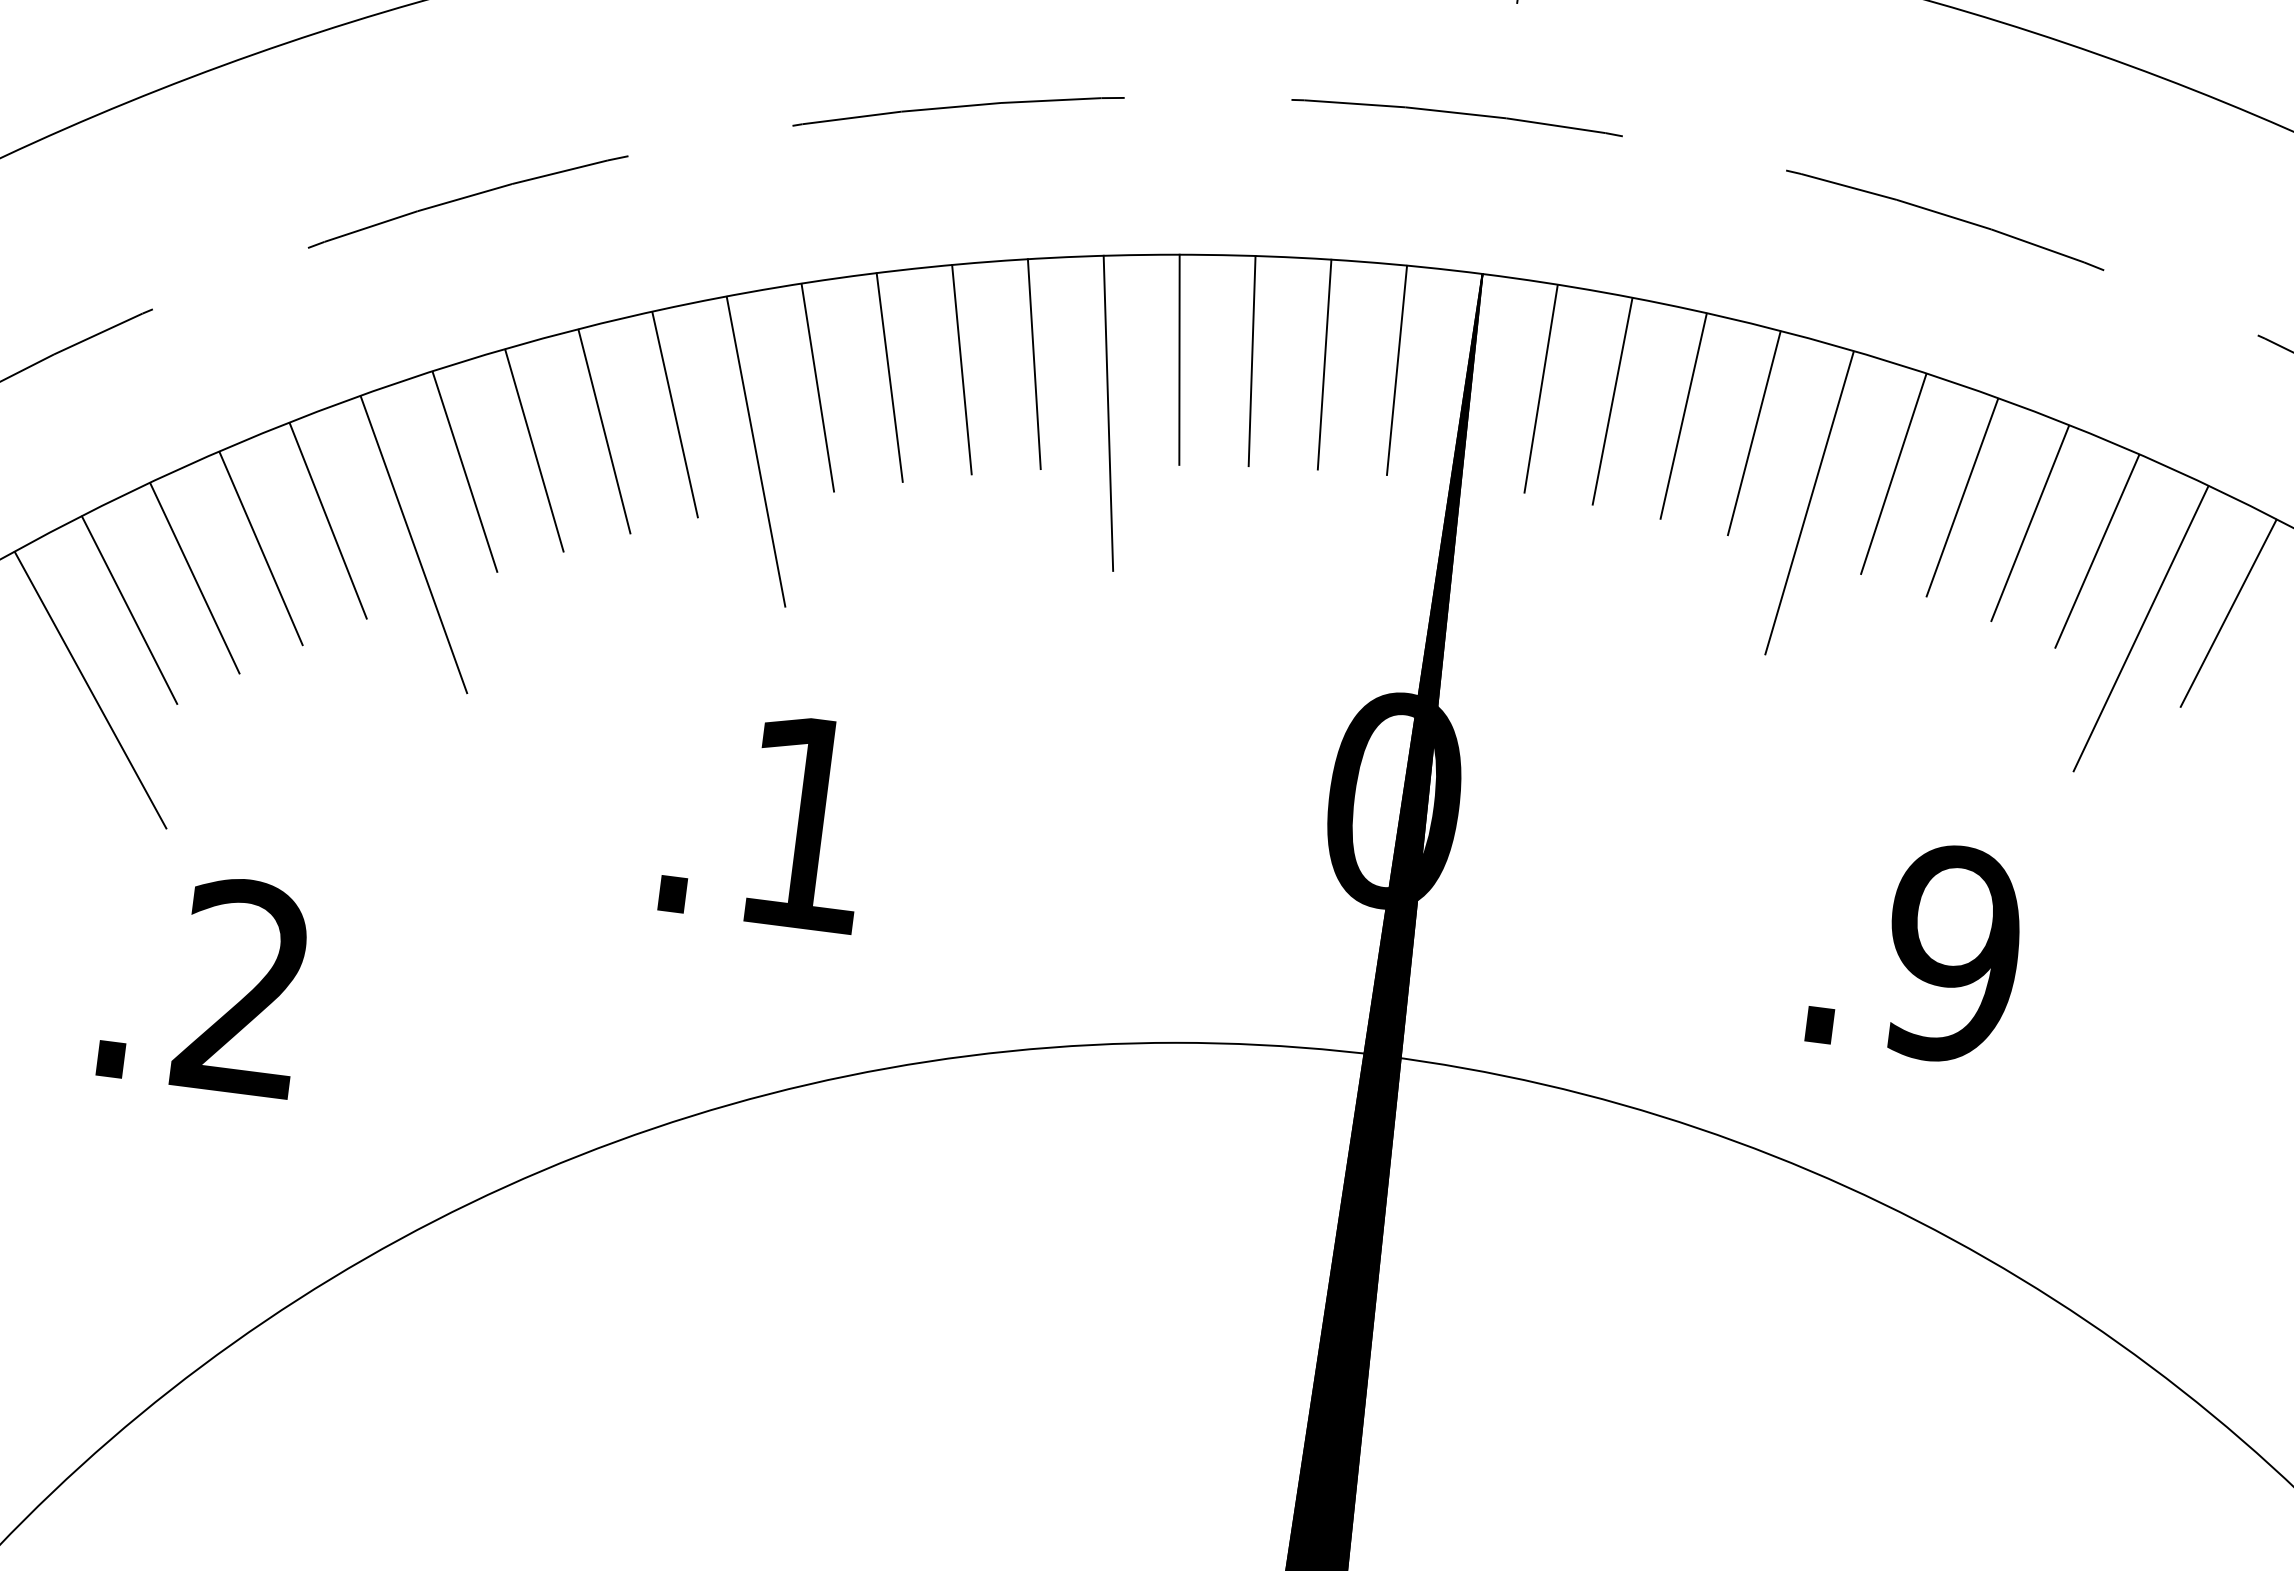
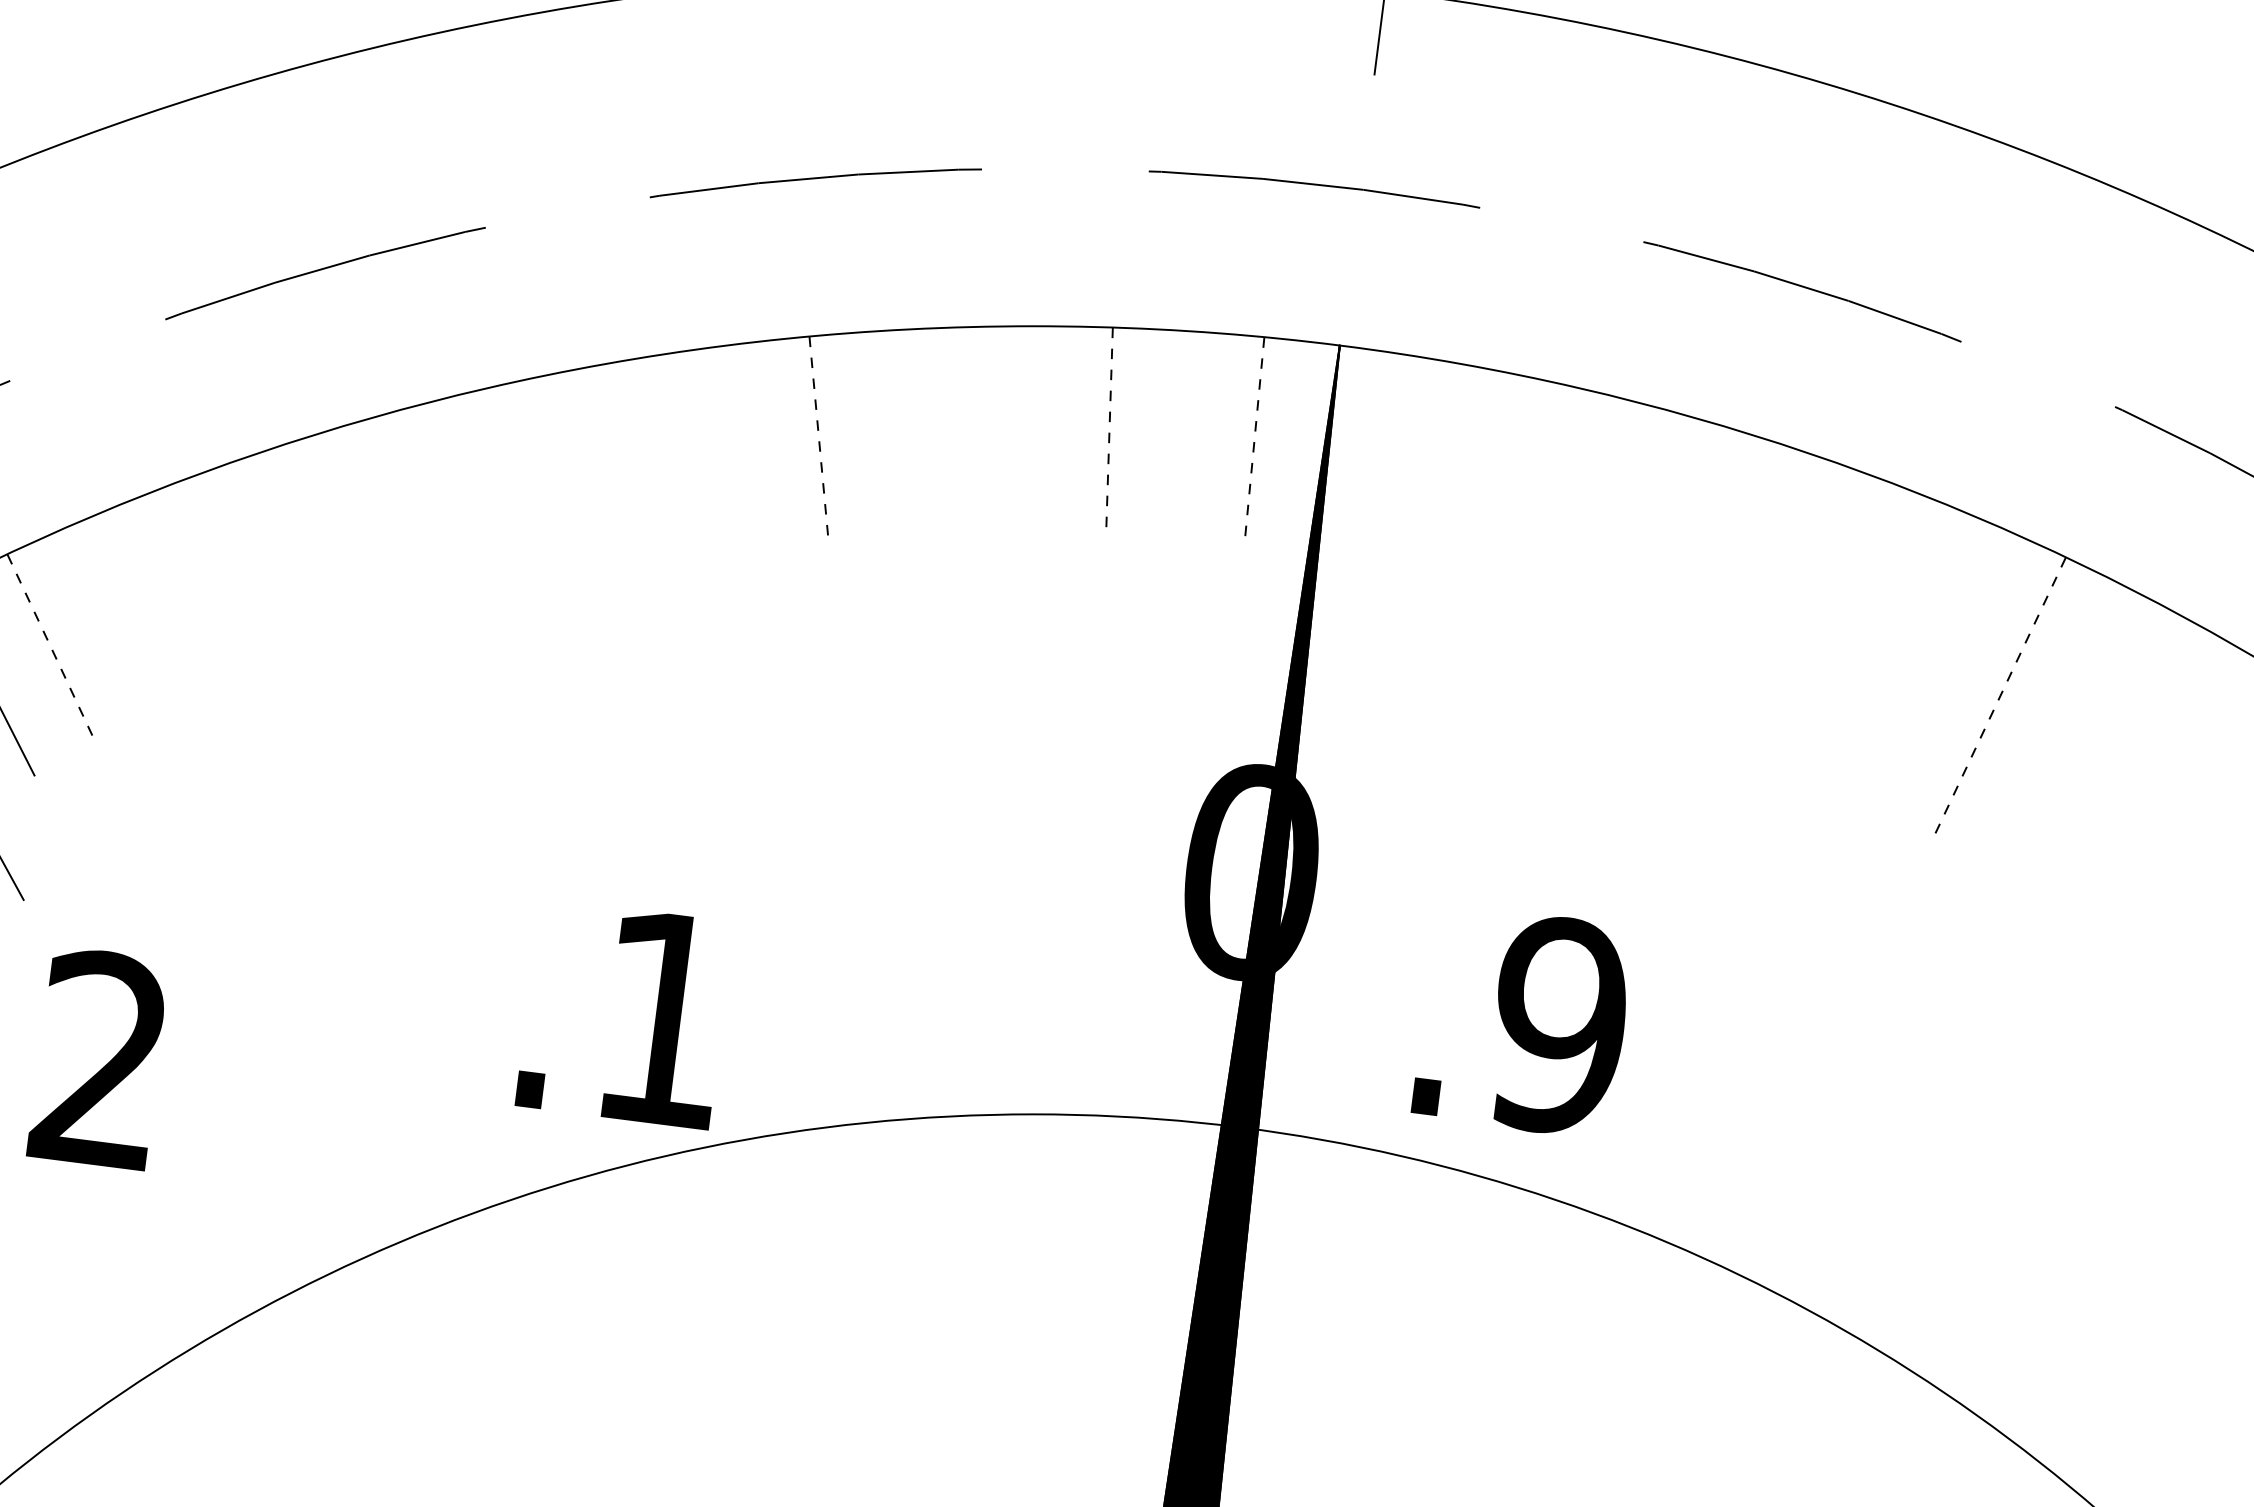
line: (1179, 359) -> (1036, 431), removed
line: (1252, 361) -> (1109, 433), solid -> dashed
line: (1033, 364) -> (890, 436), removed
line: (1324, 364) -> (1181, 436), removed
line: (961, 370) -> (818, 442), solid -> dashed
line: (1396, 370) -> (1253, 442), solid -> dashed
line: (889, 377) -> (746, 449), removed
line: (817, 387) -> (674, 459), removed
line: (1540, 388) -> (1397, 460), removed
line: (1612, 401) -> (1469, 473), removed
line: (1108, 412) -> (965, 484), removed
line: (674, 414) -> (531, 486), removed
line: (1683, 415) -> (1540, 487), removed
line: (604, 431) -> (461, 503), removed
line: (1753, 433) -> (1610, 505), removed
line: (534, 450) -> (391, 522), removed
line: (755, 451) -> (612, 523), removed
line: (464, 471) -> (321, 543), removed
line: (1893, 473) -> (1750, 545), removed
line: (1962, 497) -> (1819, 569), removed
line: (1809, 502) -> (1666, 574), removed
line: (327, 520) -> (184, 592), removed
line: (2030, 523) -> (1887, 595), removed
line: (413, 544) -> (270, 616), removed
line: (260, 548) -> (117, 620), removed
line: (2097, 551) -> (1954, 623), removed
line: (195, 578) -> (52, 650), solid -> dashed
line: (2228, 612) -> (2085, 684), removed
line: (2141, 628) -> (1998, 700), solid -> dashed
text: (755, 826) -> (612, 1022), moved
text: (1911, 953) -> (1517, 1025), moved

